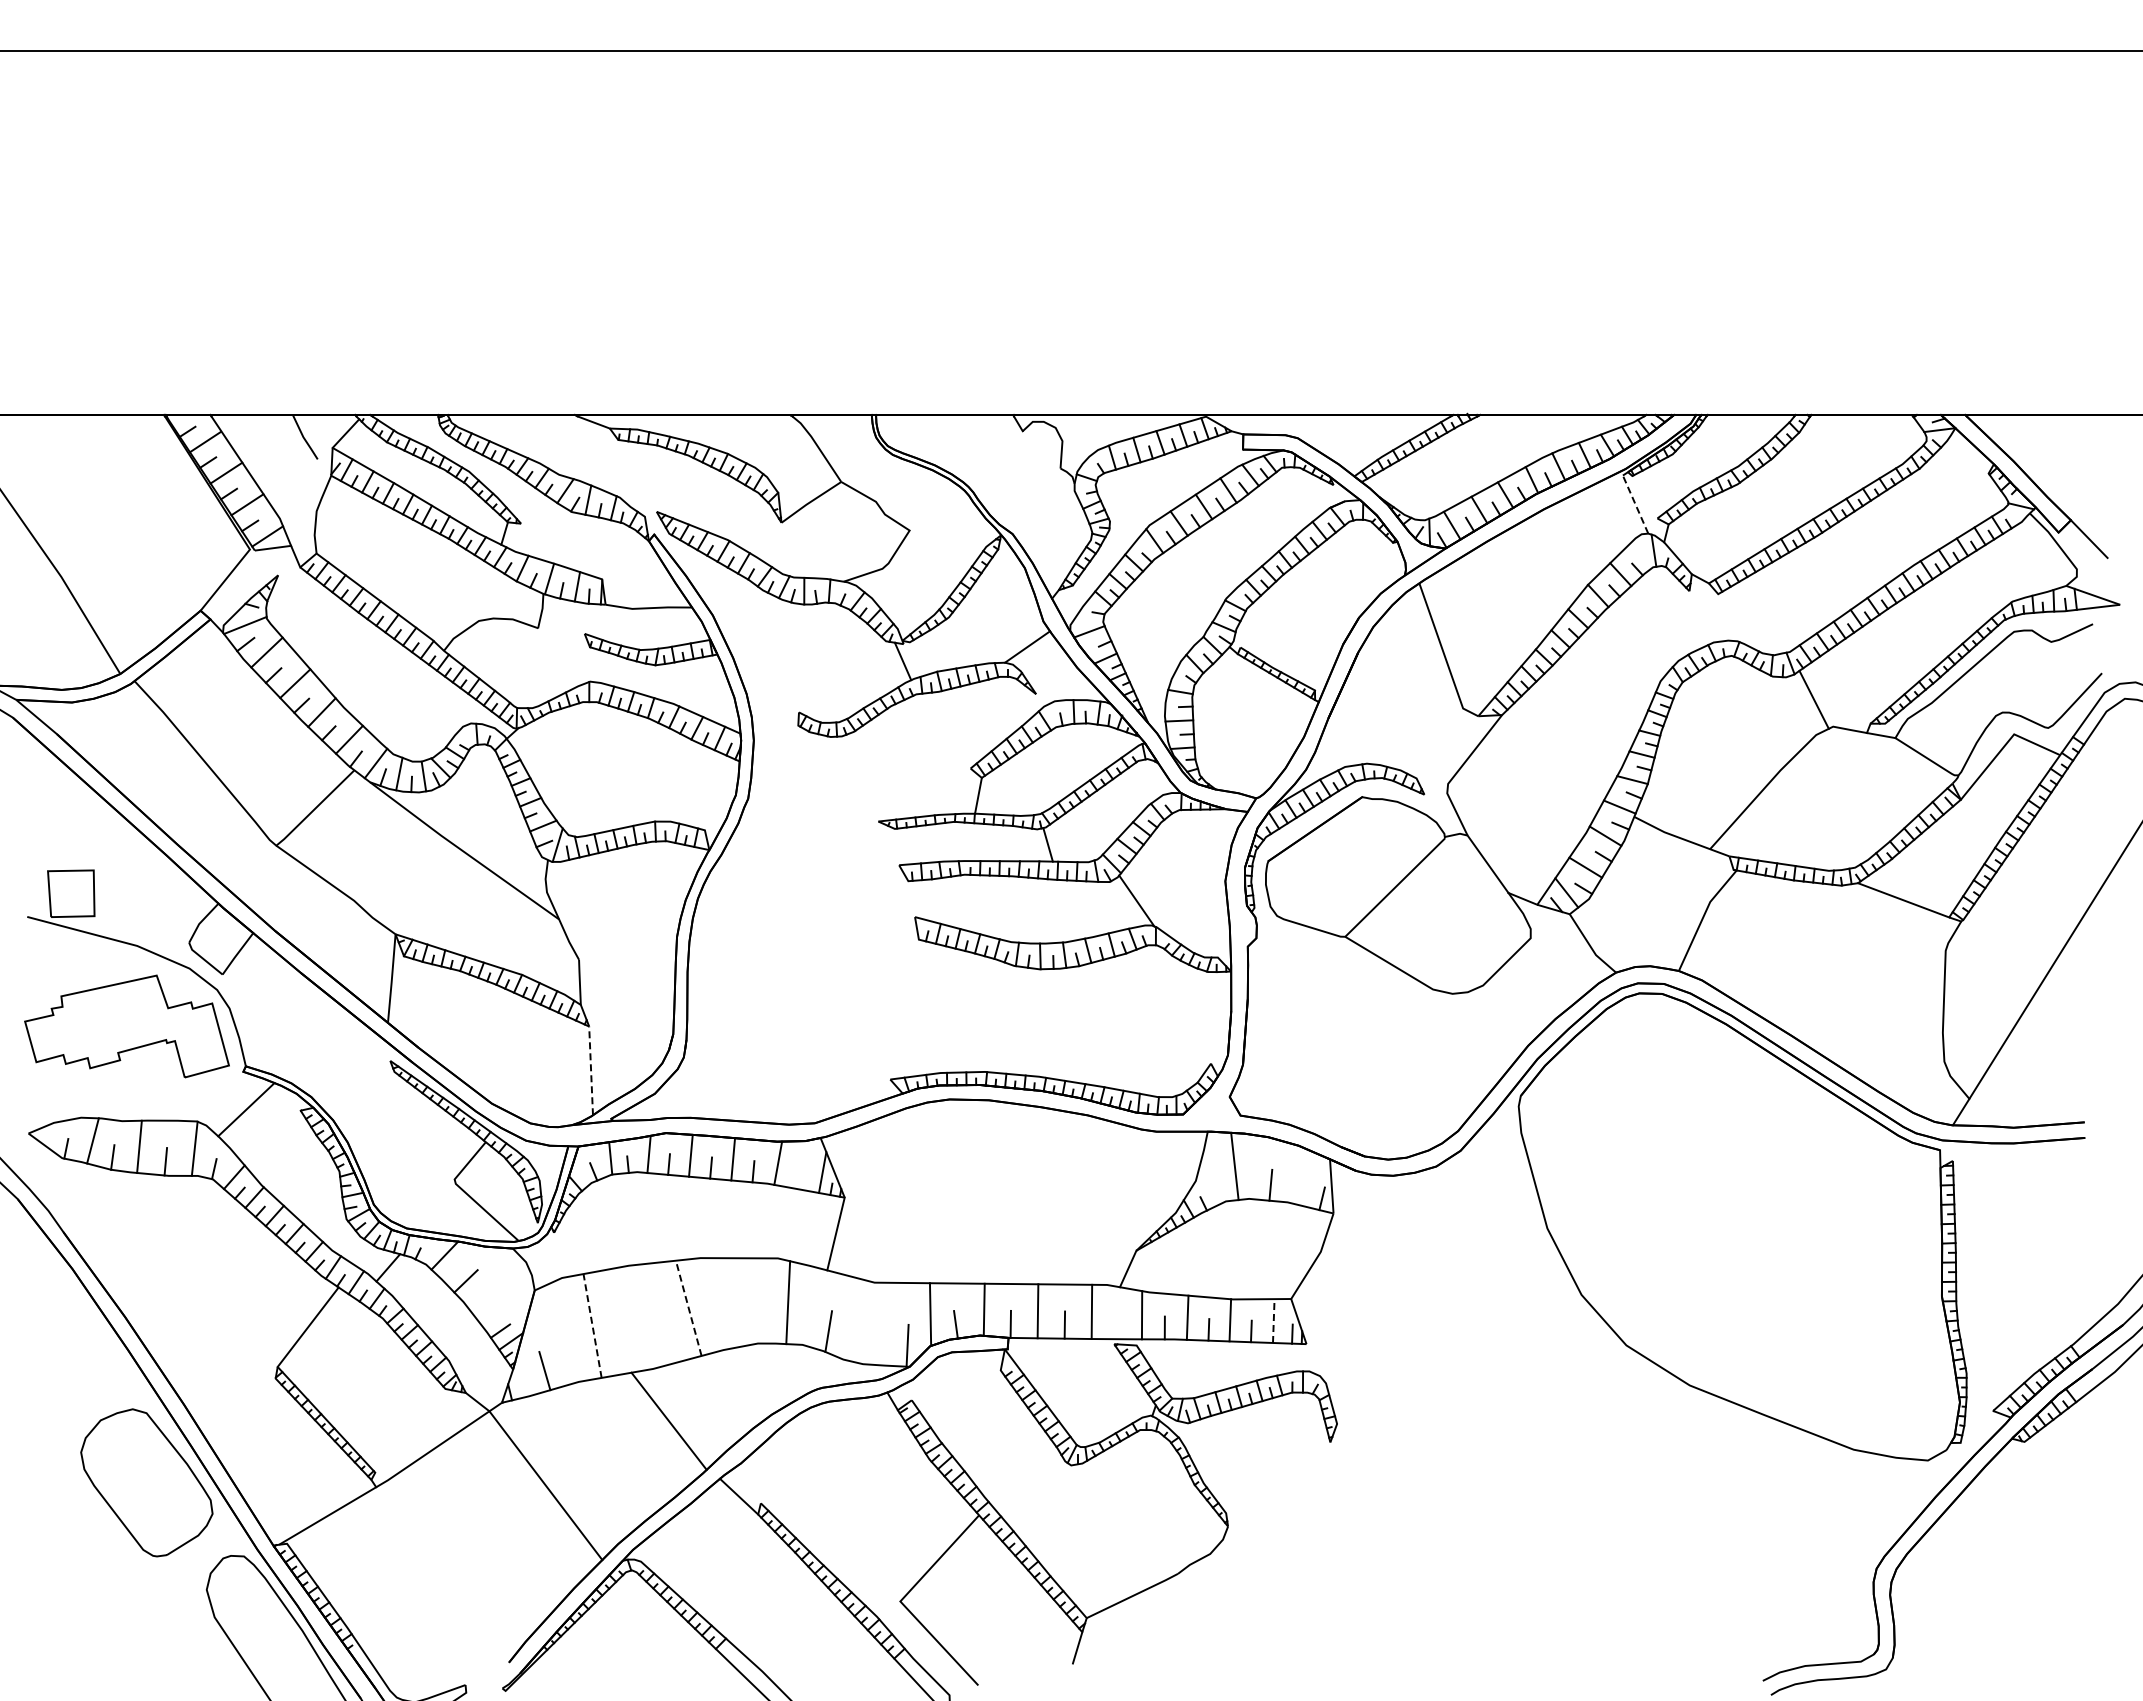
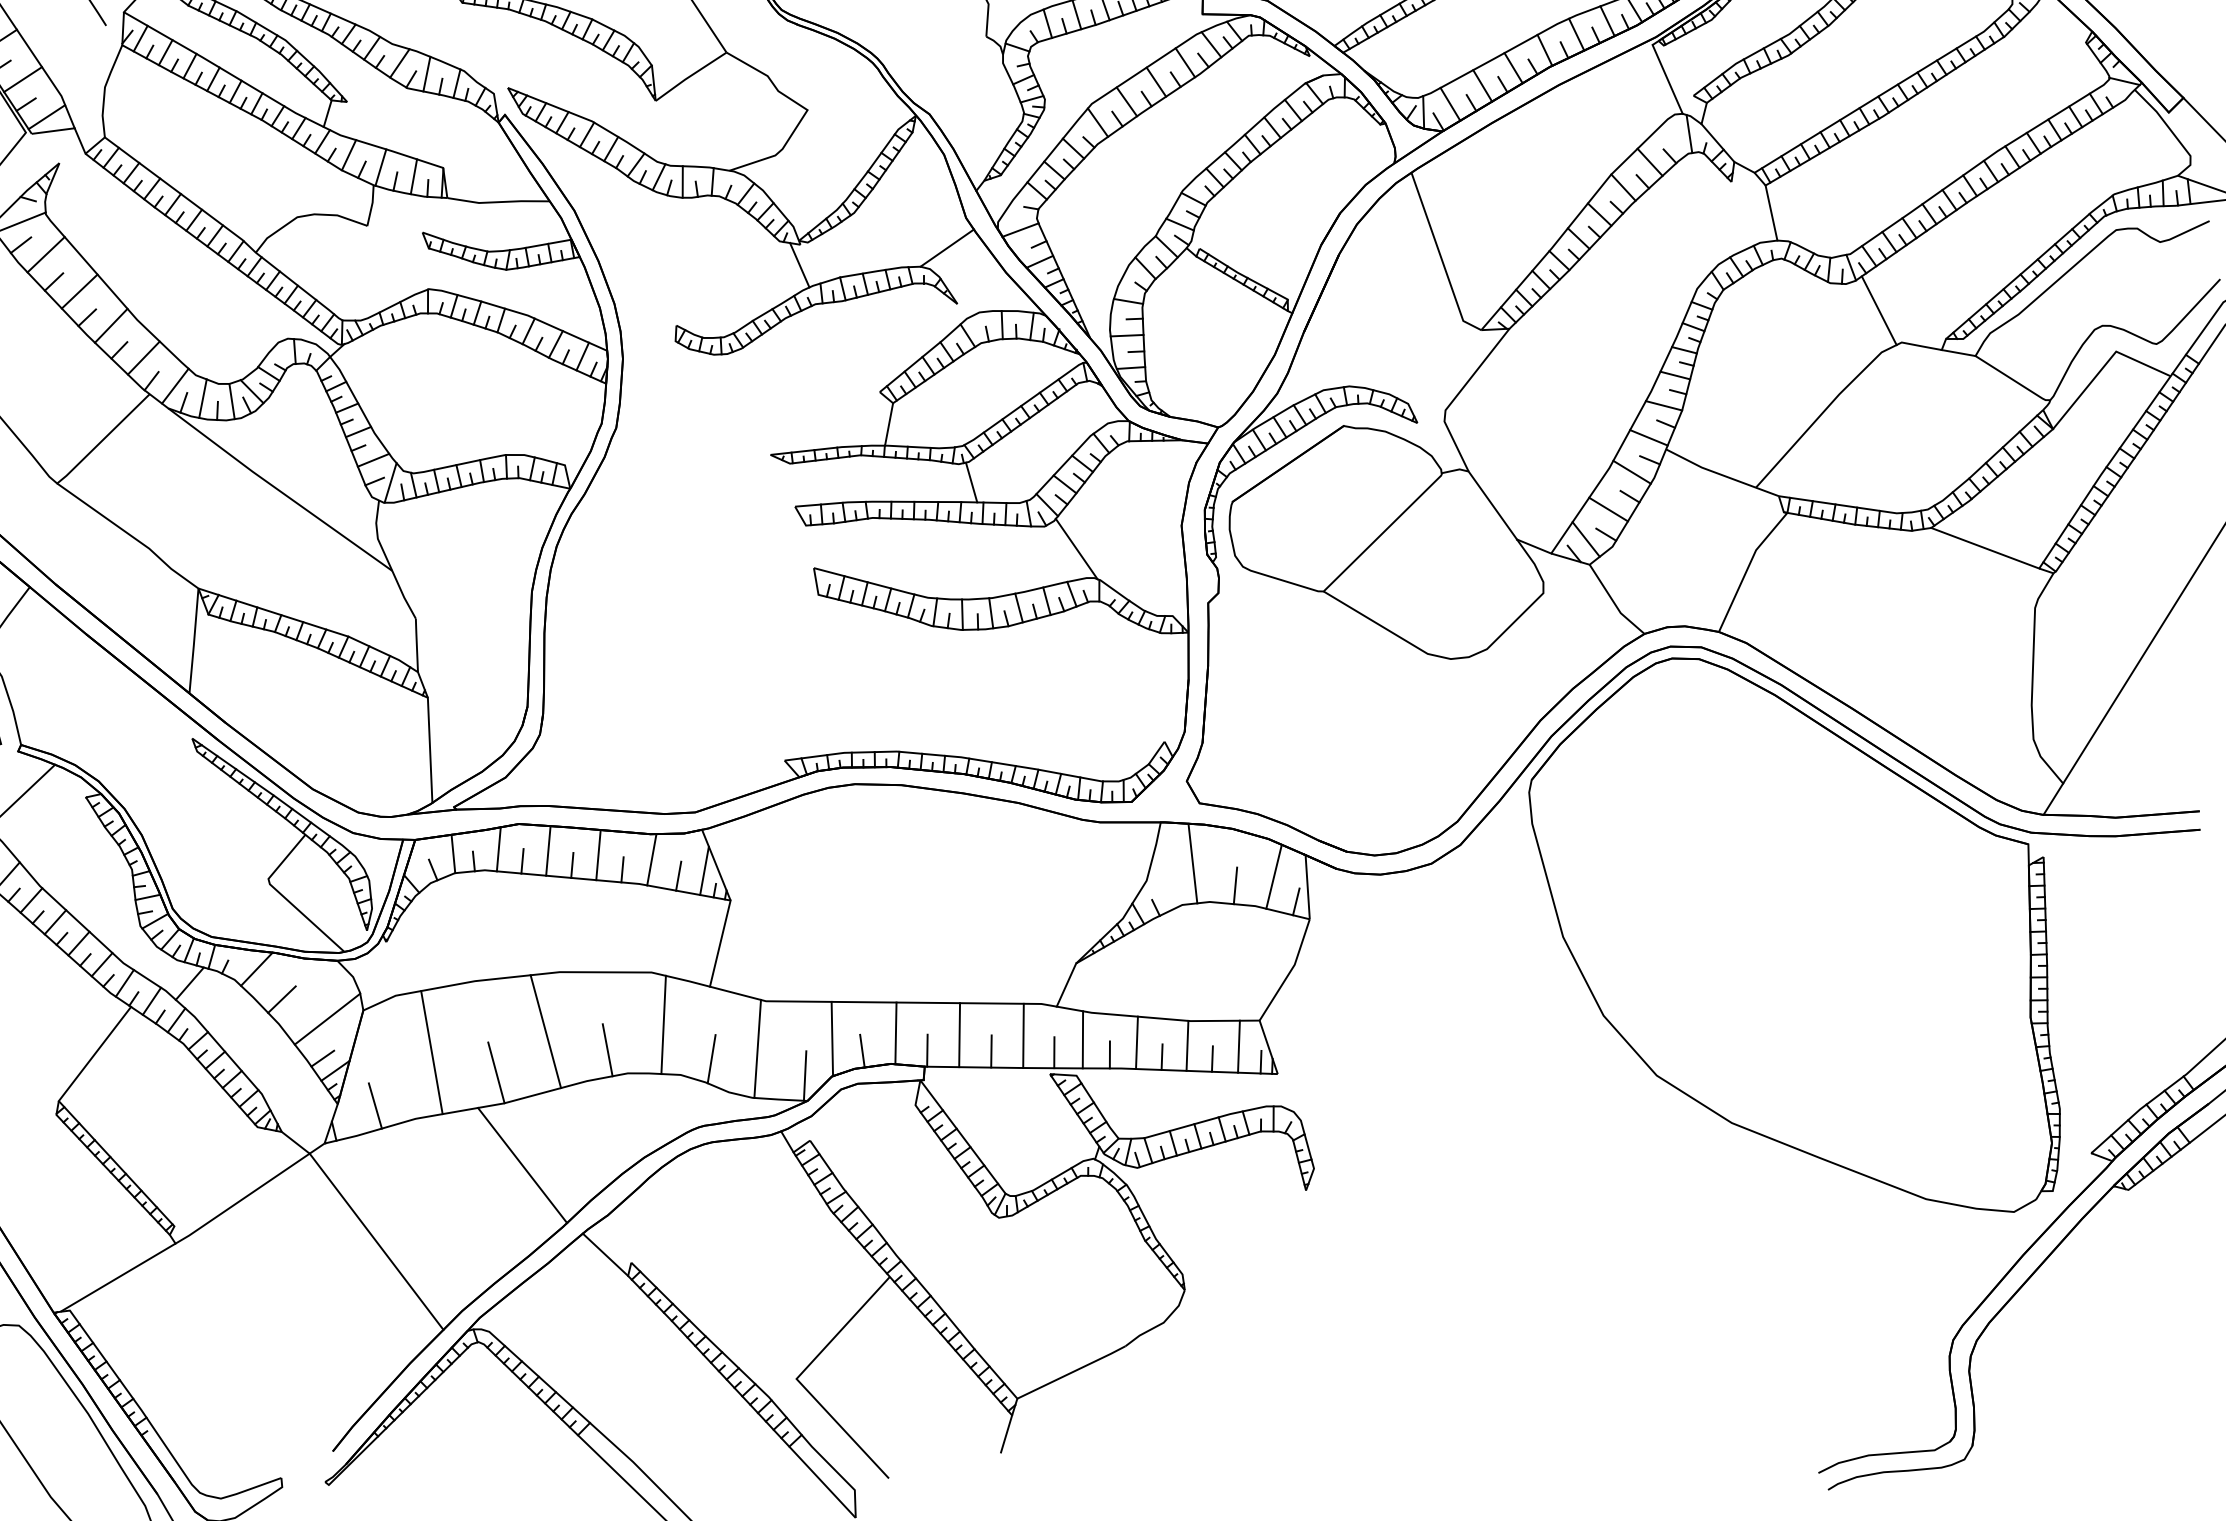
line: (1635, 504) -> (1667, 79), dashed -> solid
line: (1723, 617) -> (1771, 213), added
line: (591, 1070) -> (430, 749), dashed -> solid
line: (800, 1176) -> (678, 875), added
line: (1302, 1177) -> (1273, 876), added
line: (504, 1297) -> (327, 1018), added
line: (688, 1307) -> (545, 1030), dashed -> solid
line: (1273, 1321) -> (1238, 1047), dashed -> solid
line: (867, 1322) -> (757, 1048), added
line: (740, 1324) -> (607, 1050), added
line: (592, 1325) -> (431, 1051), dashed -> solid
line: (1117, 1326) -> (1053, 1053), added
line: (646, 1342) -> (495, 1072), added

